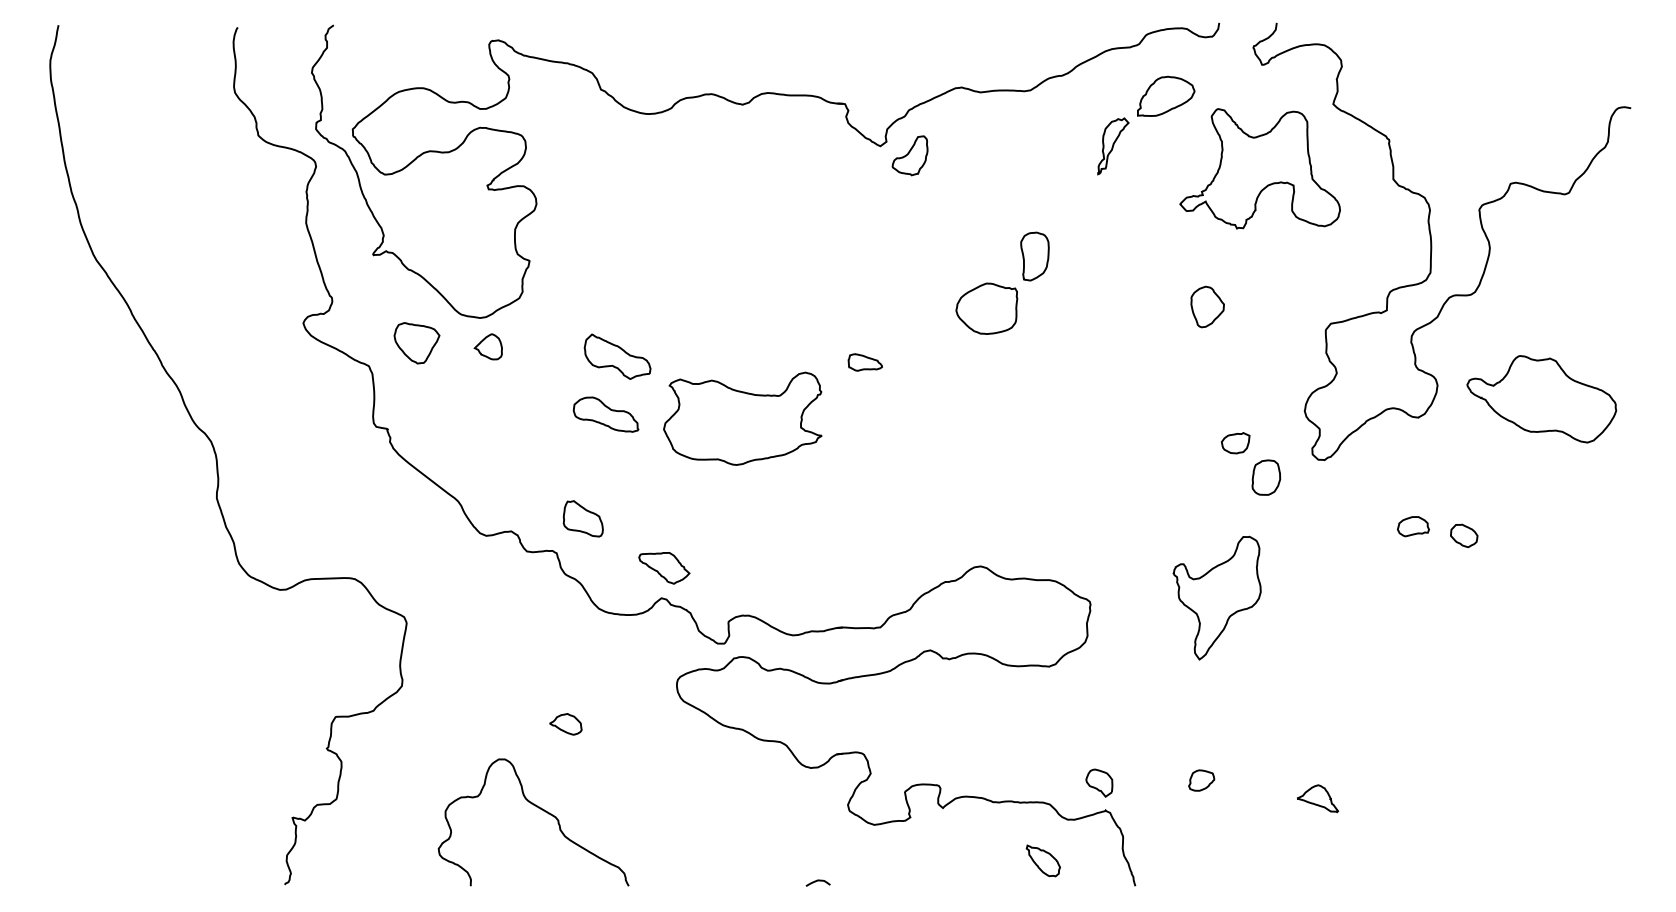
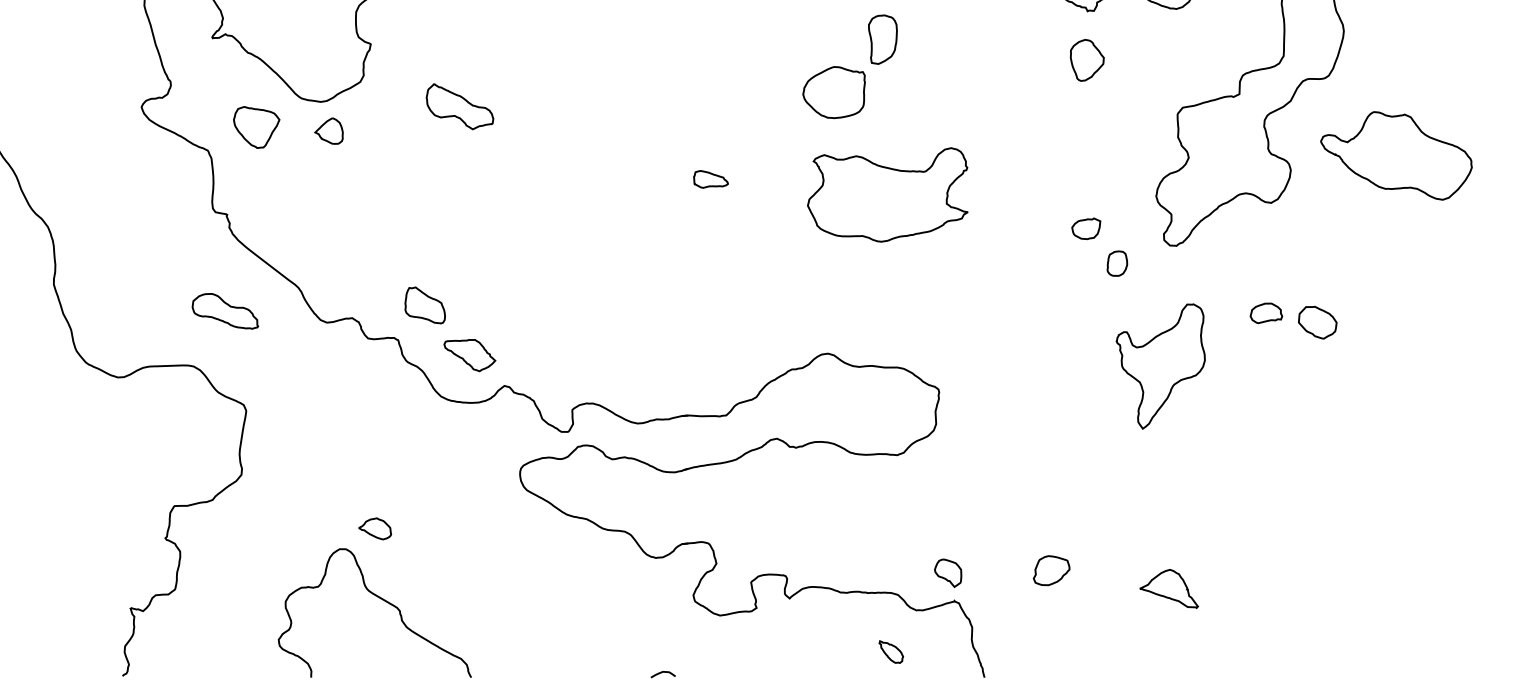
part: (1207, 306) -> (1087, 59), moved
part: (617, 356) -> (459, 106), moved
part: (864, 362) -> (710, 179), moved
part: (1541, 399) -> (1396, 156), moved
part: (605, 414) -> (224, 311), moved
part: (742, 418) -> (887, 194), moved
part: (1266, 477) -> (1117, 263), size x0.7
part: (1464, 535) -> (1318, 322), size x1.4
part: (664, 568) -> (470, 355), moved
part: (1216, 597) -> (1160, 365), moved
part: (565, 724) -> (374, 529), moved
part: (1201, 780) -> (1051, 570), size x1.4
part: (1318, 798) -> (1170, 588), size x1.4
part: (1042, 860) -> (890, 651), size x0.7

